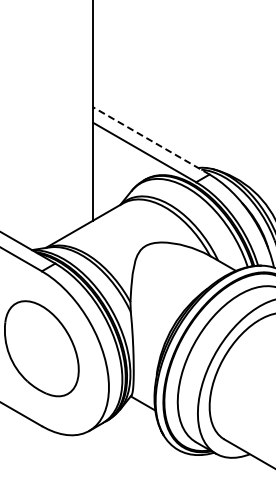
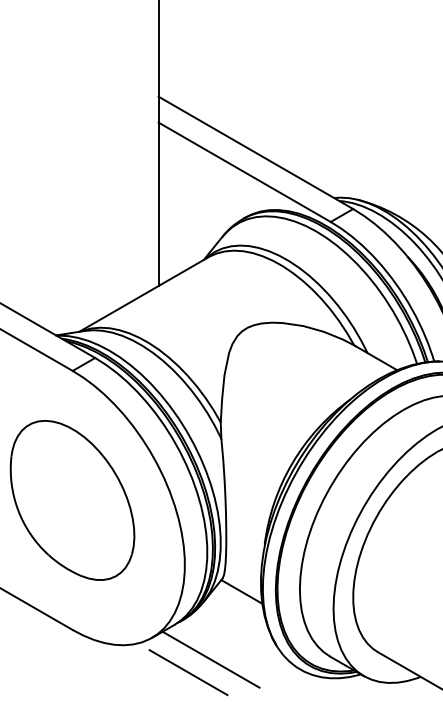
line: (151, 140) -> (255, 152), dashed -> solid
line: (124, 443) -> (210, 658), added
line: (110, 451) -> (187, 672), added

